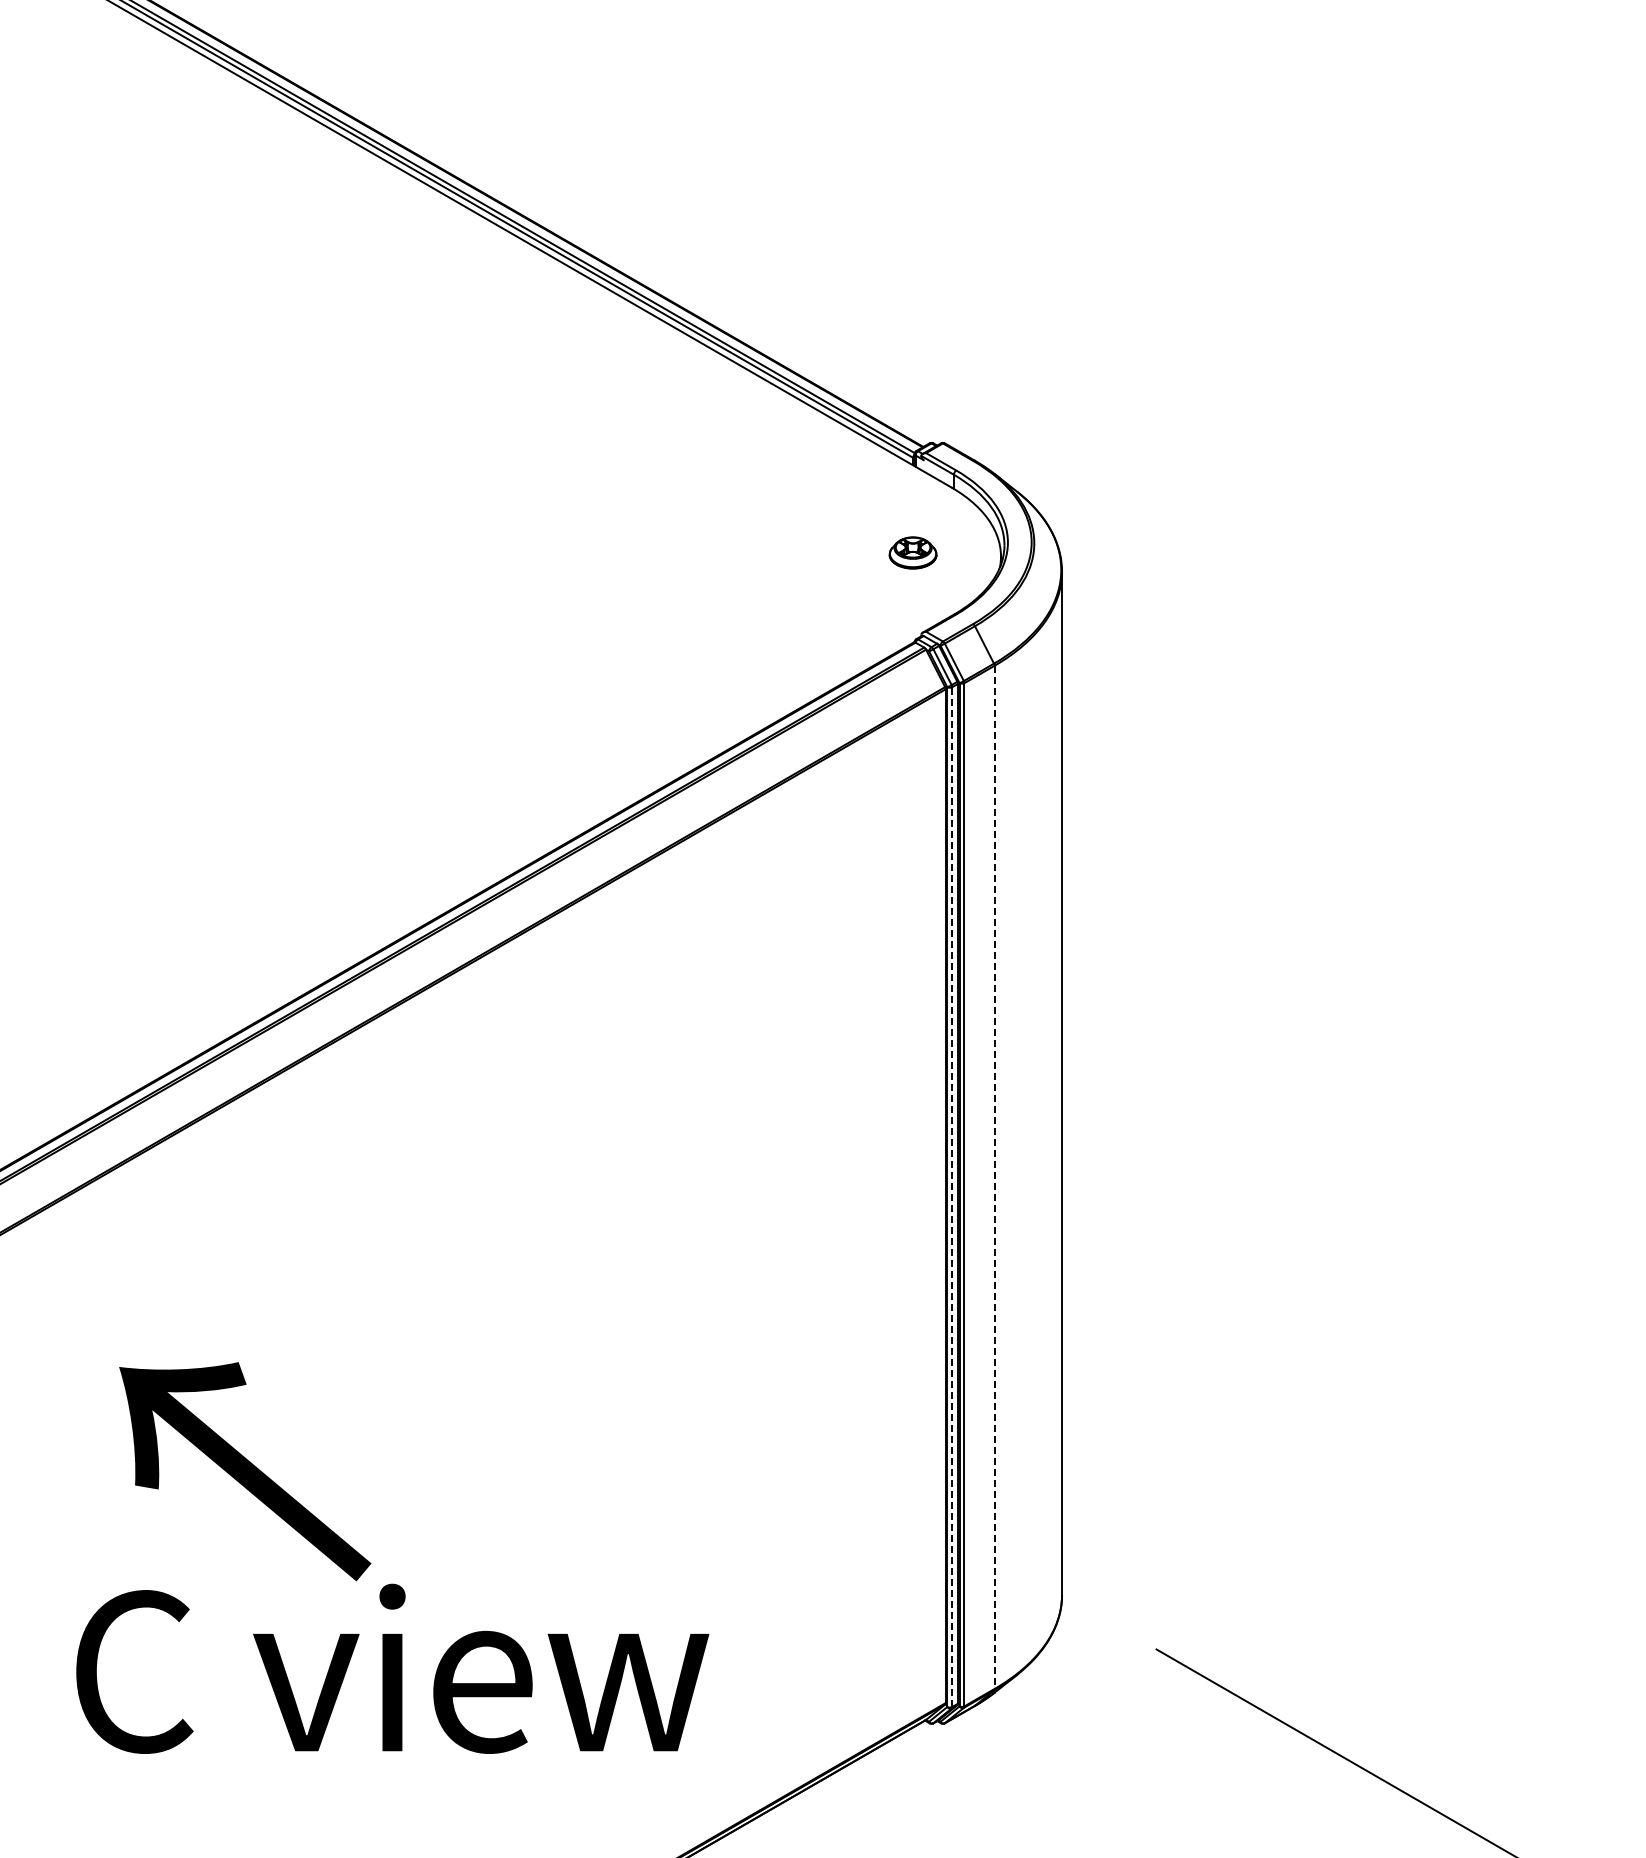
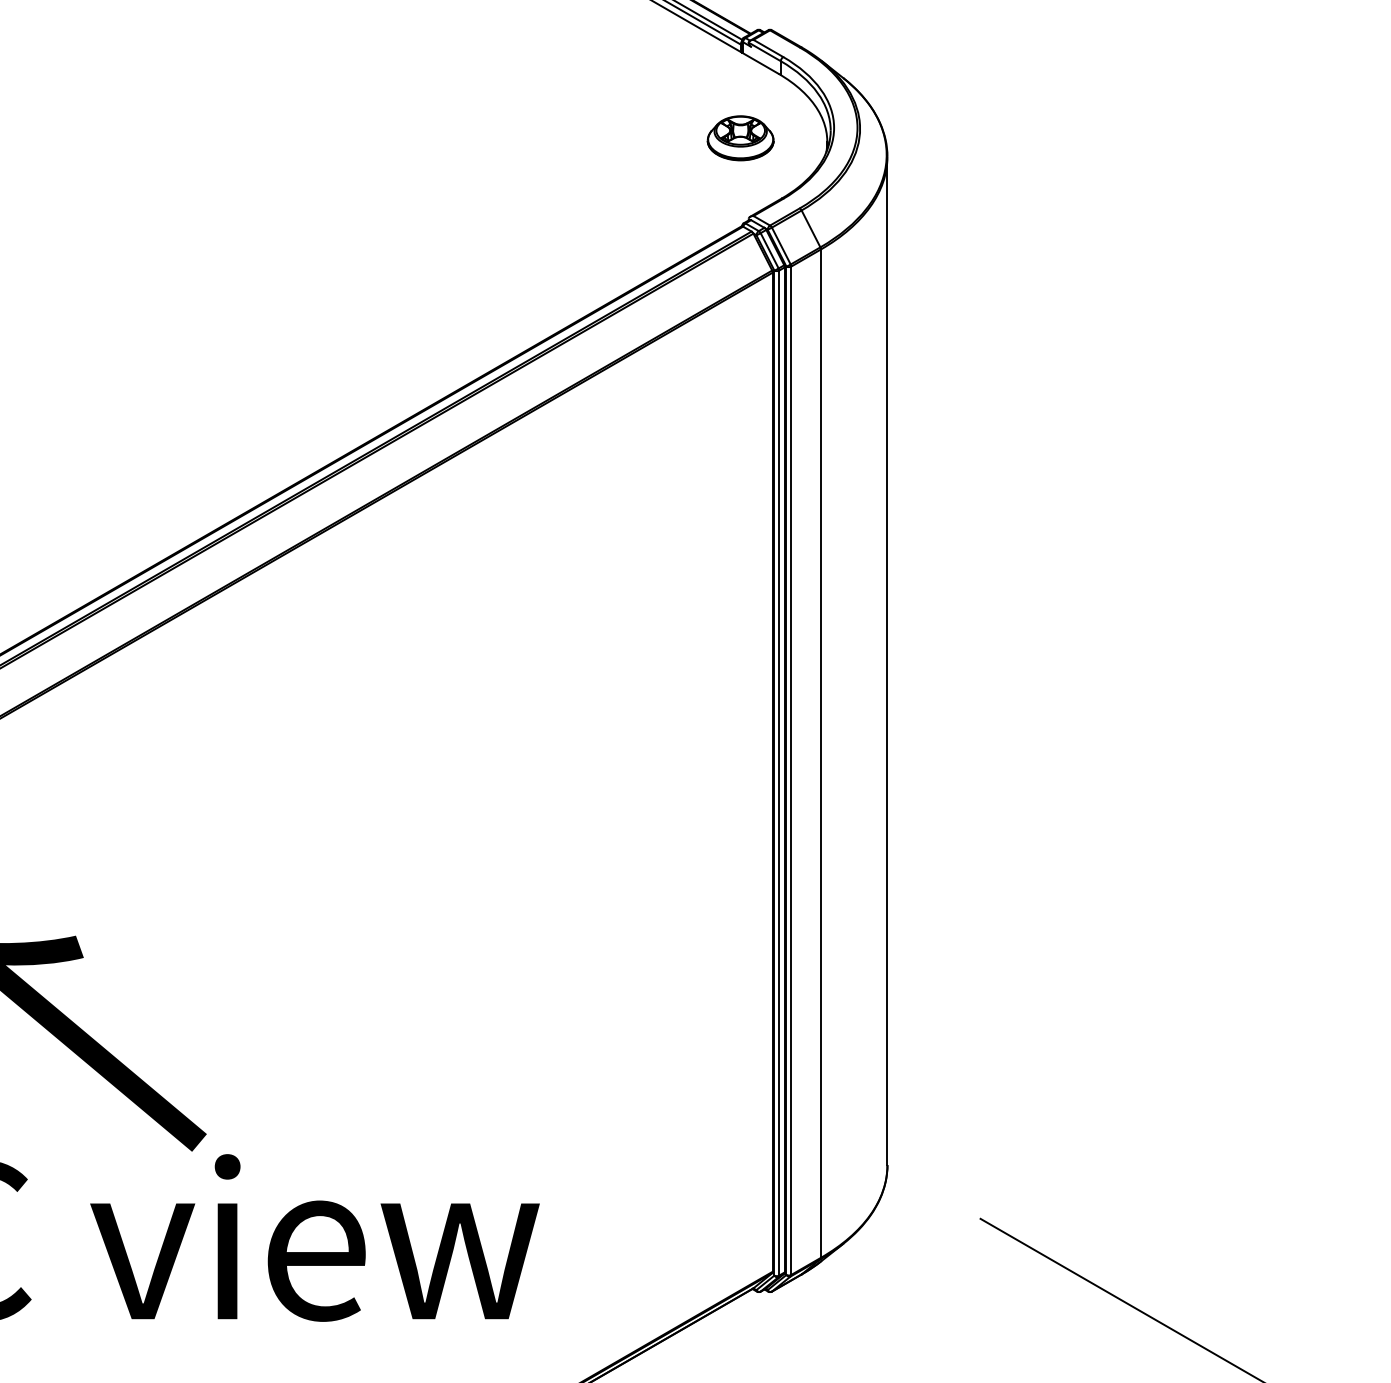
part: (912, 552) -> (740, 137), size x1.43
line: (994, 1177) -> (820, 753), dashed -> solid
line: (952, 1197) -> (779, 773), dashed -> solid

